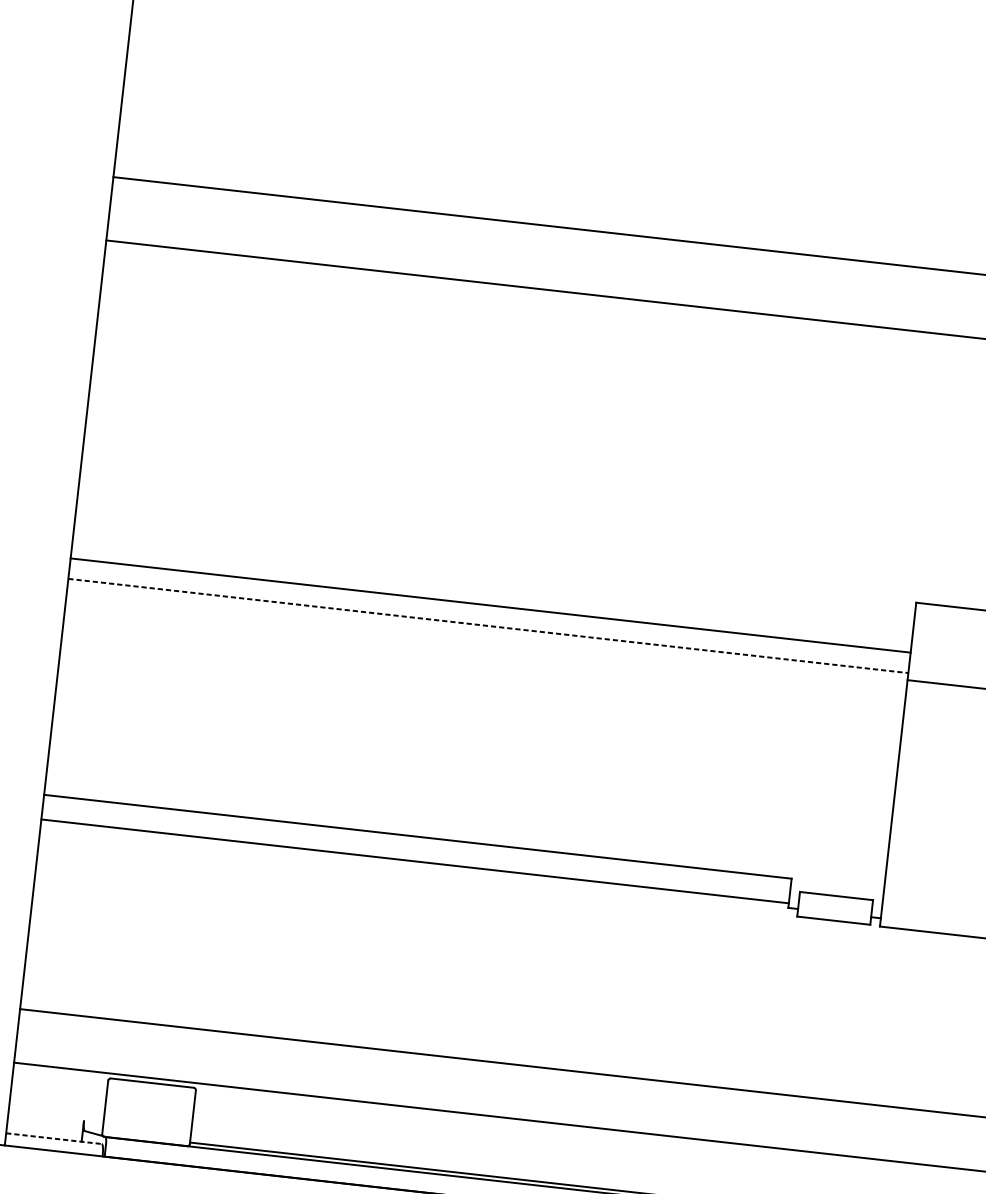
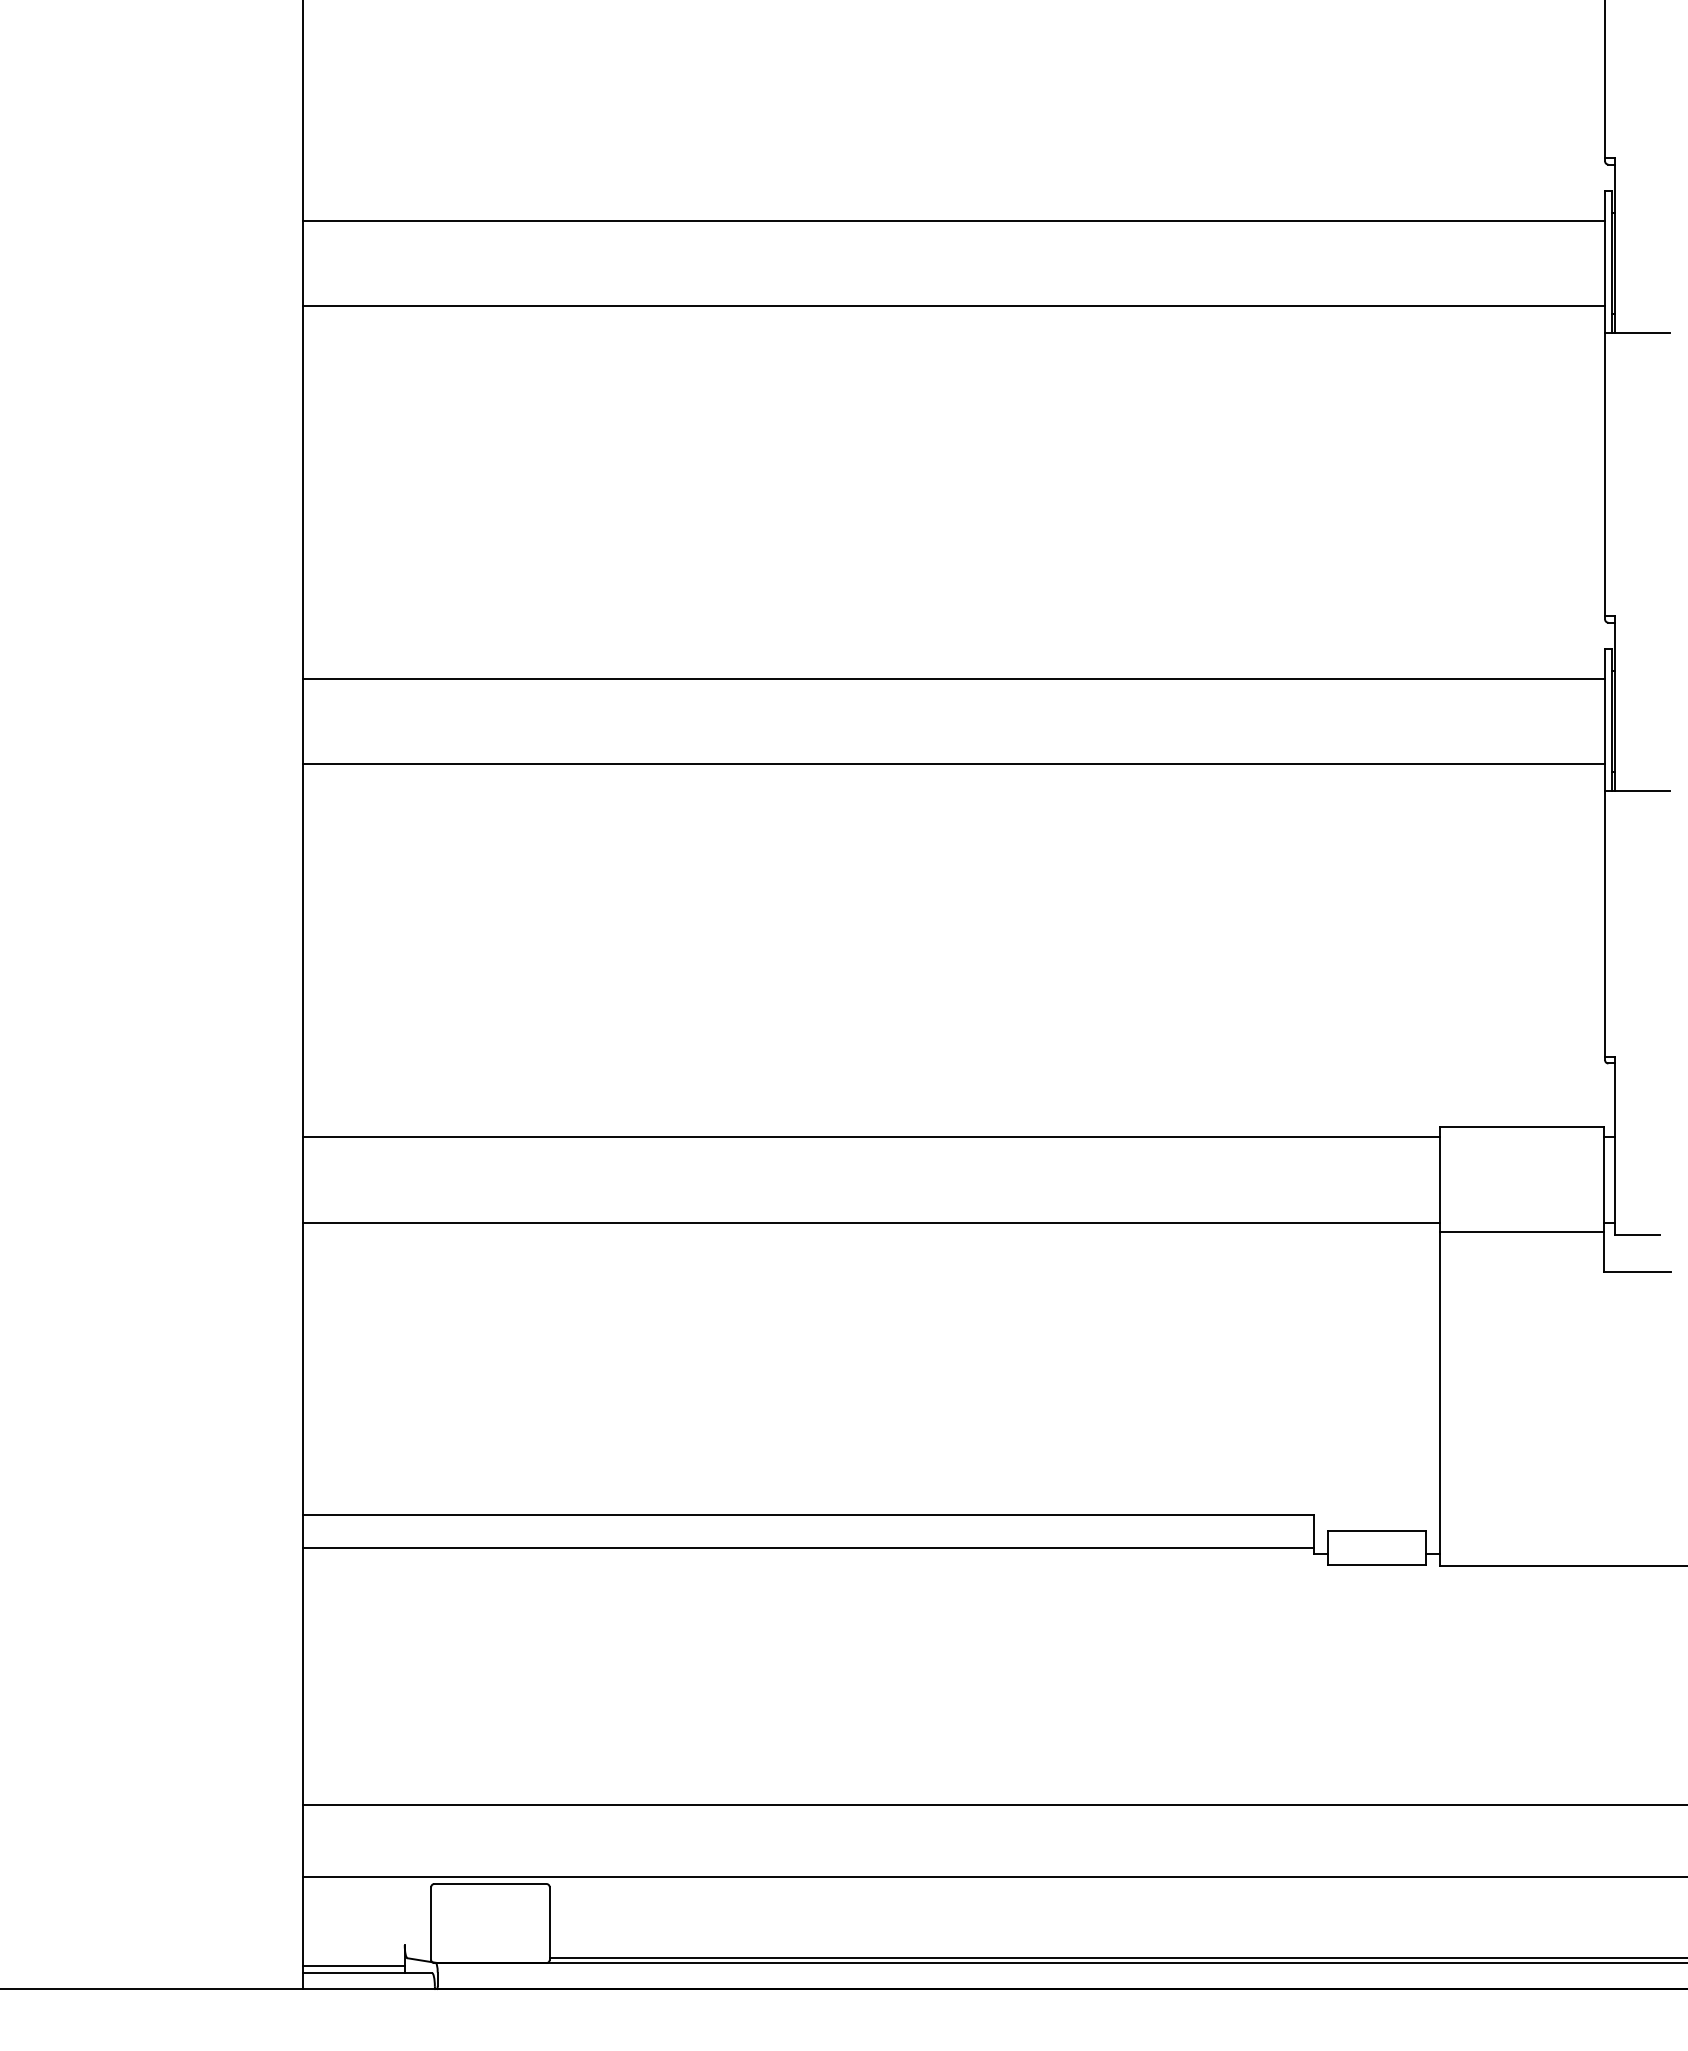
line: (490, 605) -> (870, 1136), moved
line: (488, 626) -> (871, 1222), dashed -> solid
line: (44, 1132) -> (353, 1966), added
line: (54, 1138) -> (367, 1972), dashed -> solid

